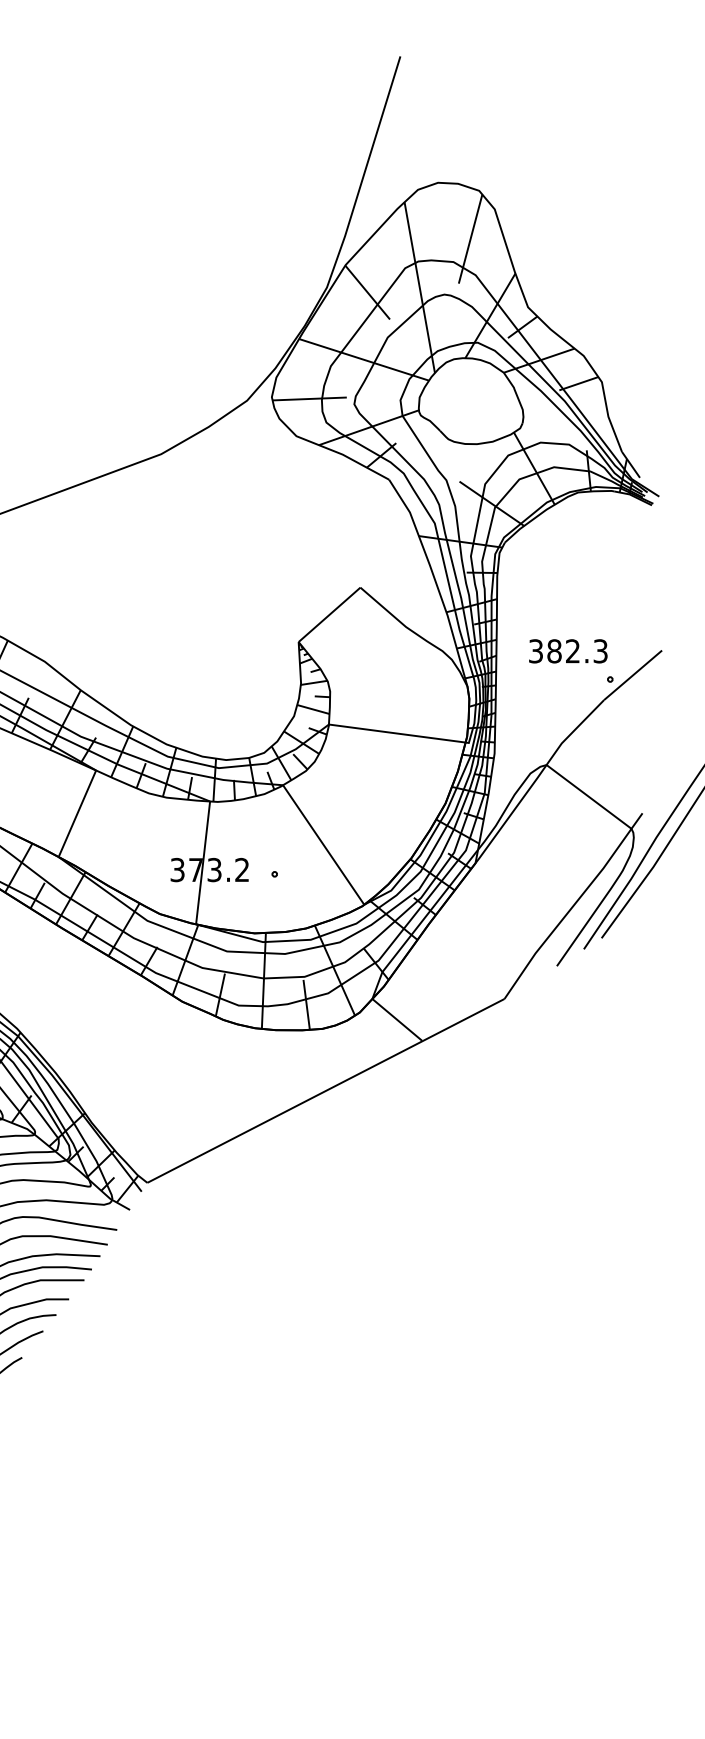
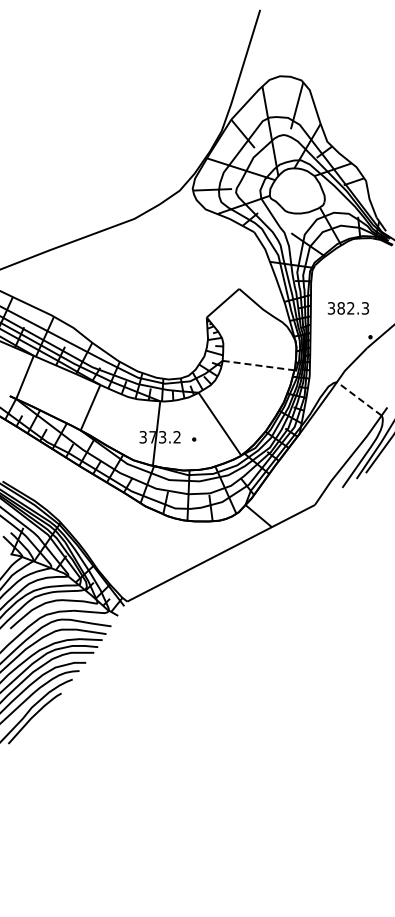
text: (566, 651) -> (347, 308), moved
line: (399, 733) -> (259, 365), solid -> dashed
line: (589, 796) -> (359, 398), solid -> dashed

